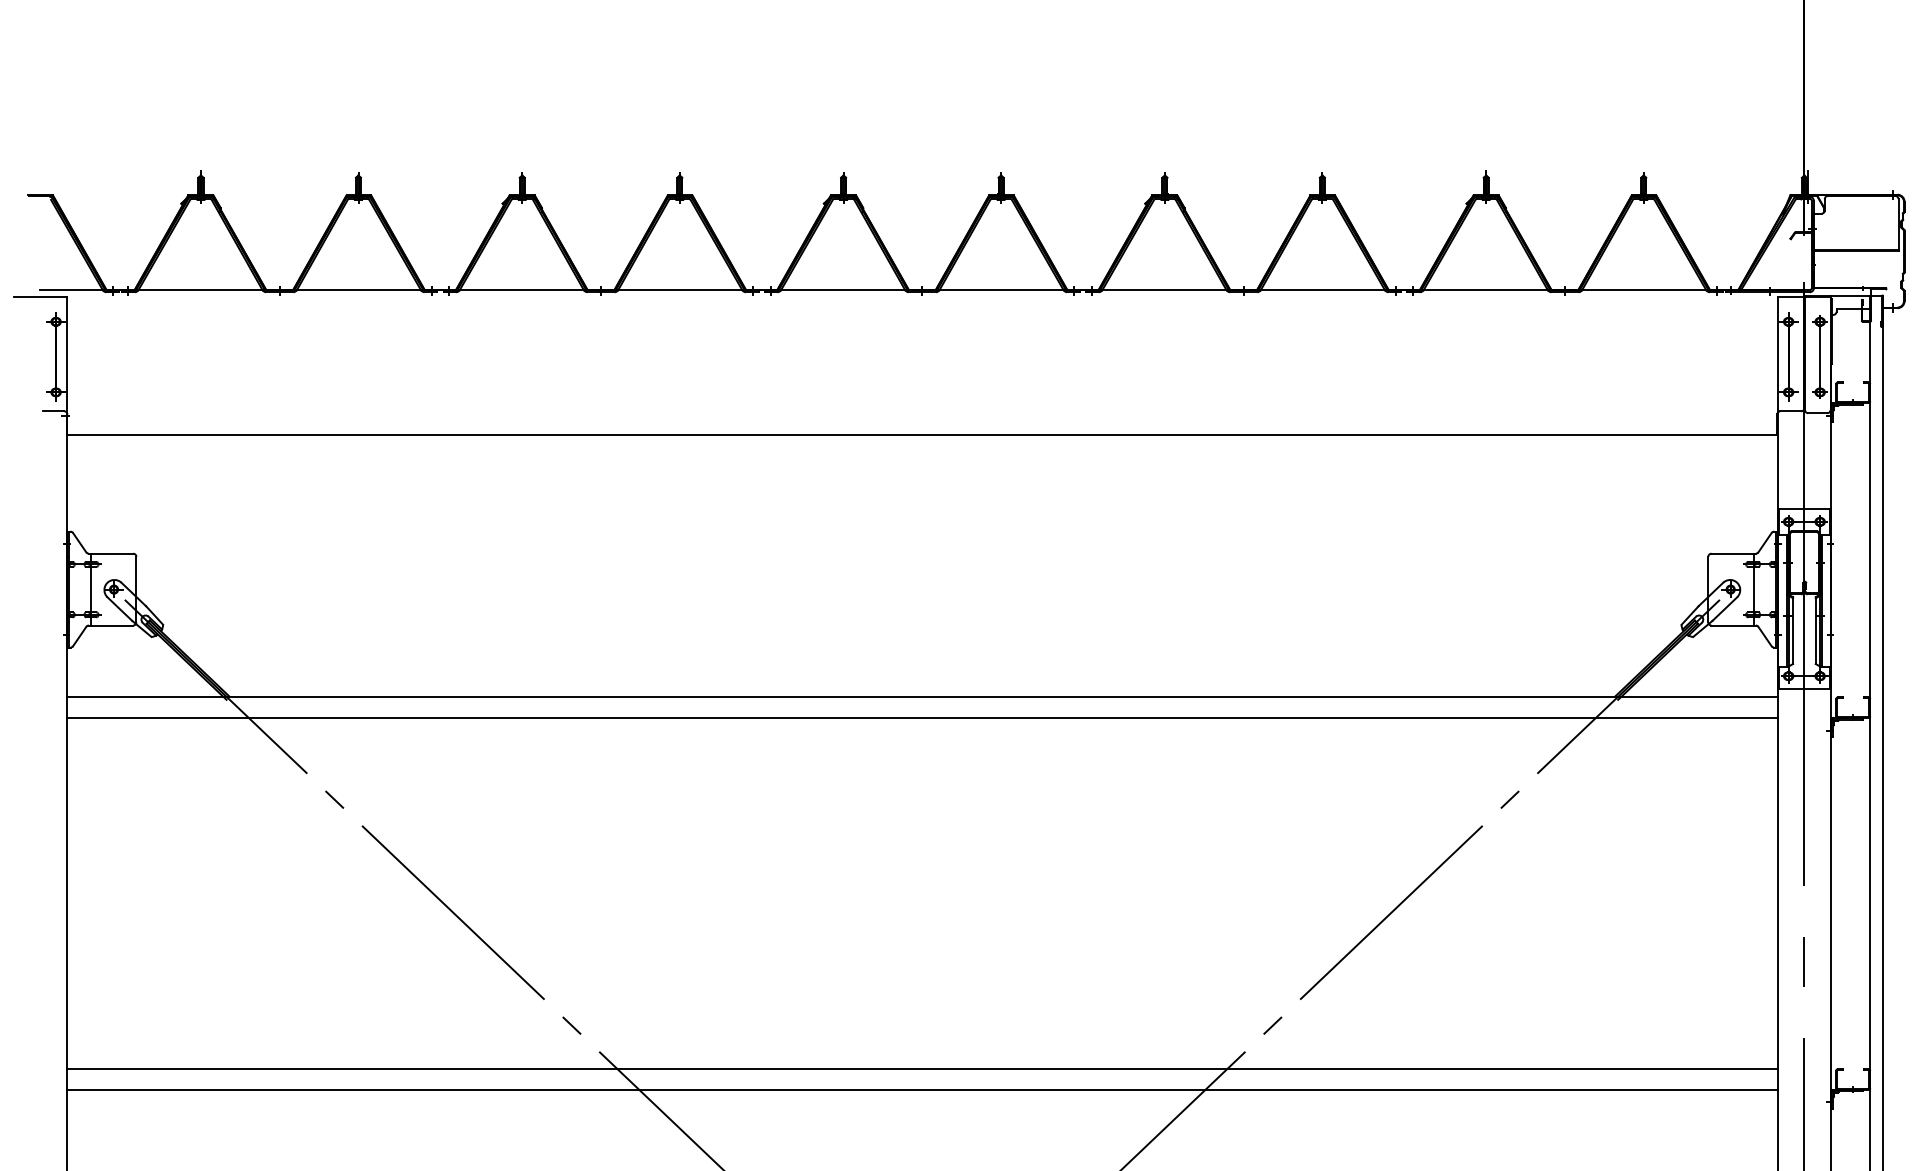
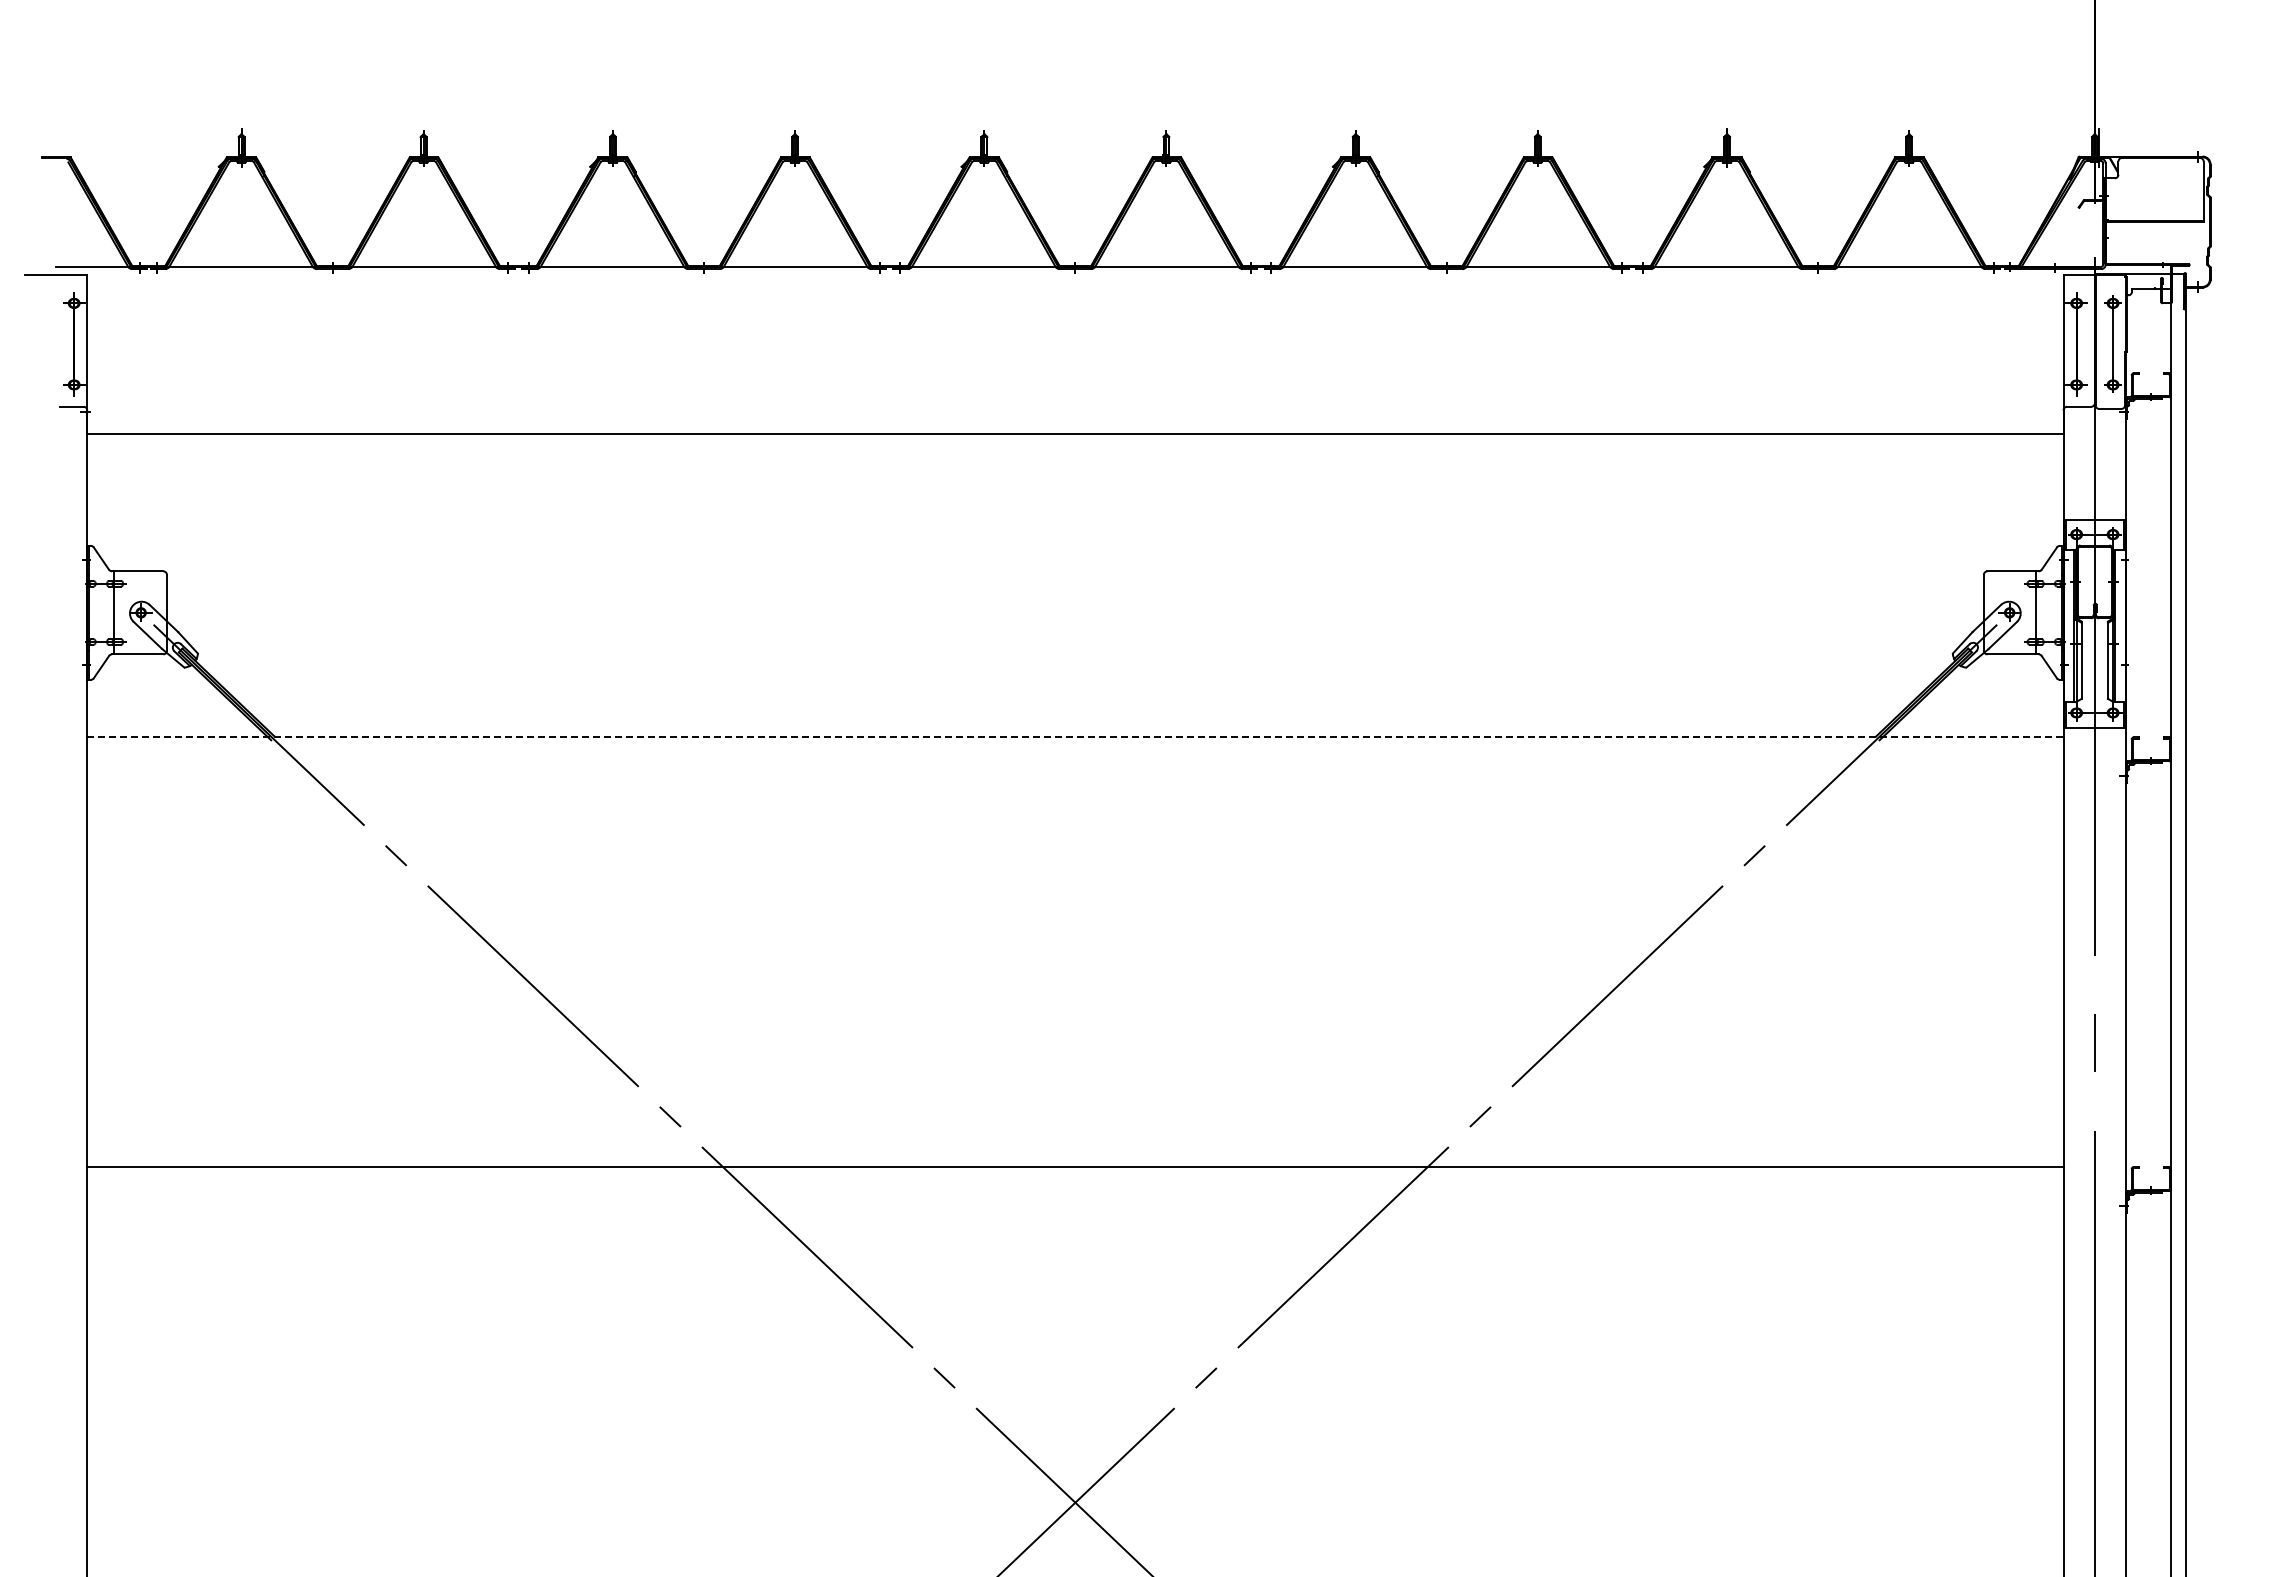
line: (922, 697) -> (1075, 737), solid -> dashed
line: (921, 718) -> (1074, 761), removed
line: (921, 1090) -> (1074, 1191), removed

